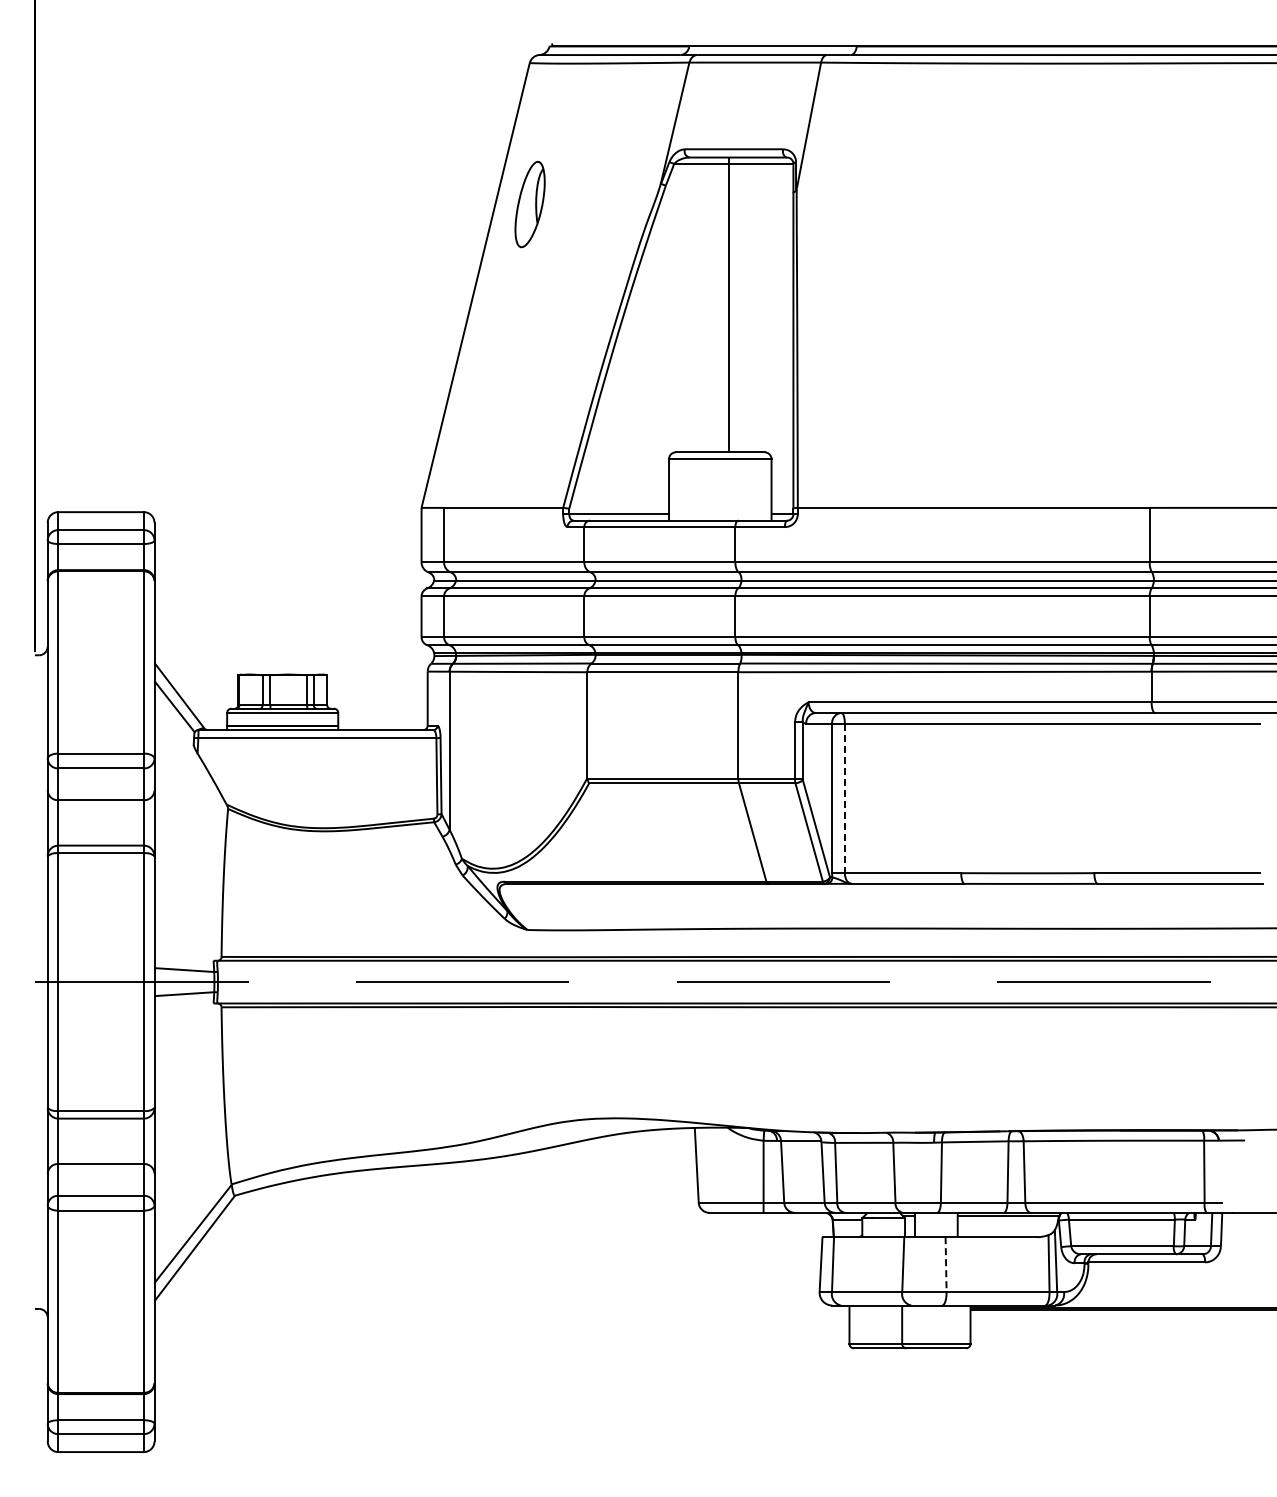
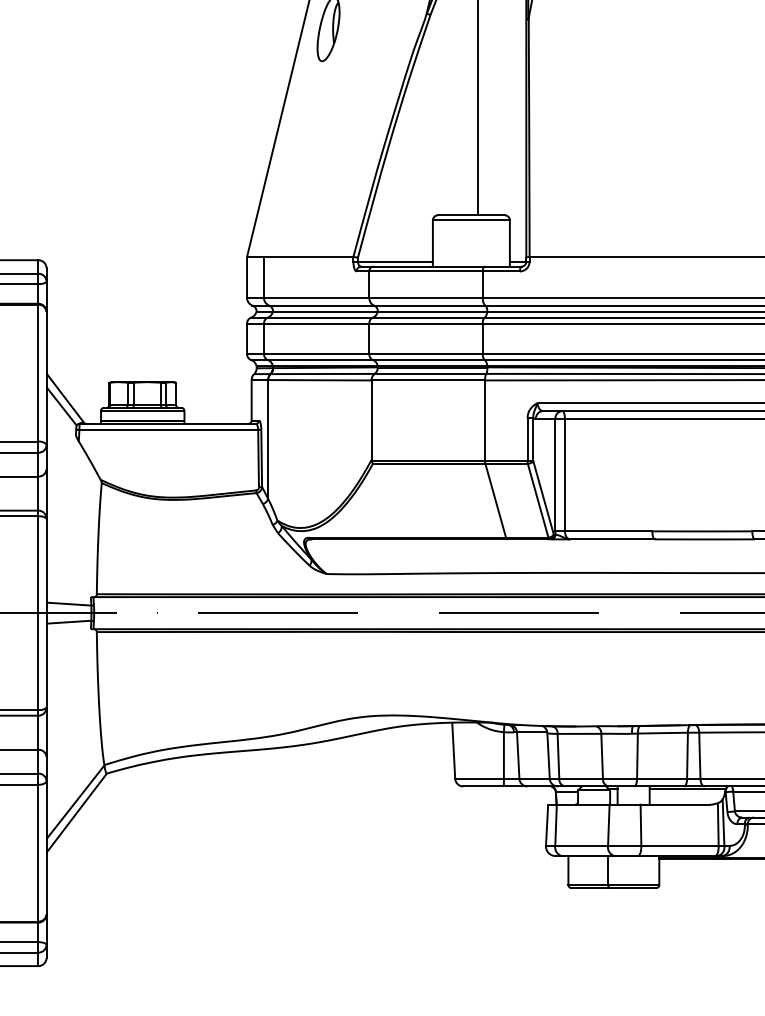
line: (844, 798) -> (564, 475), dashed -> solid
line: (946, 1265) -> (641, 825), dashed -> solid

